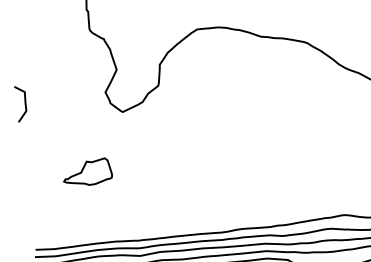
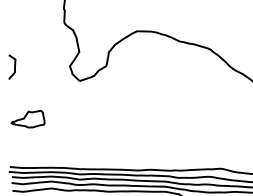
part: (86, 173) -> (27, 119), moved

